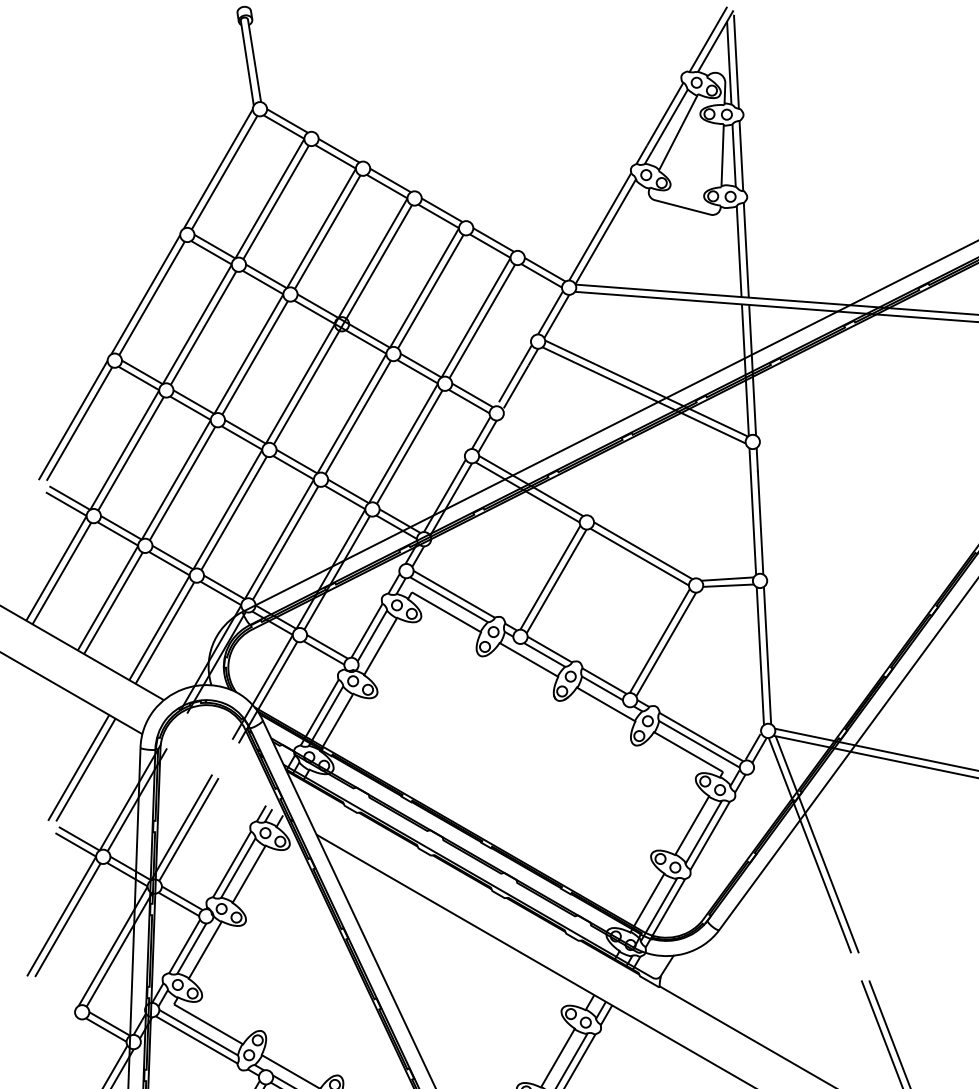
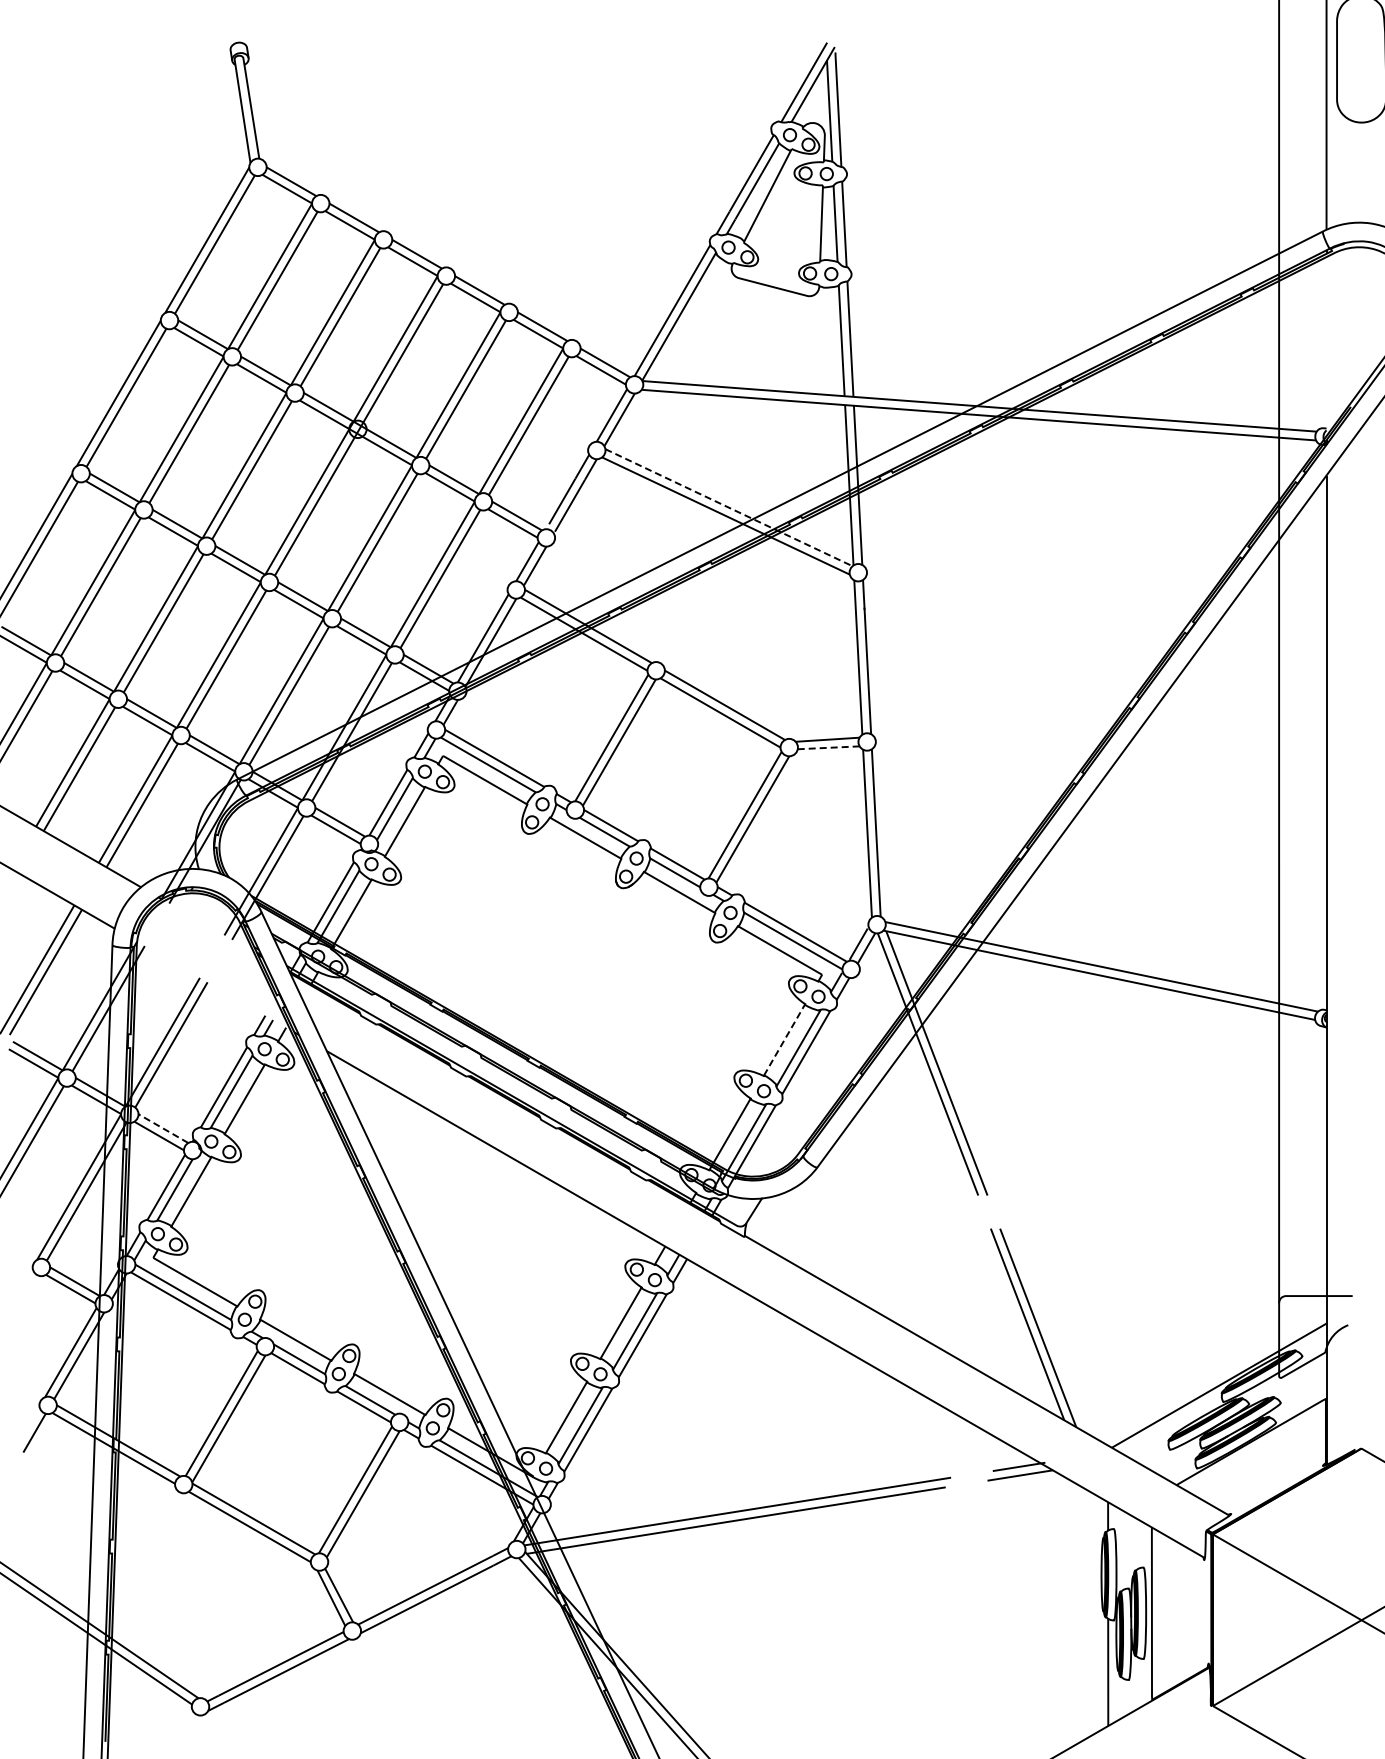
line: (646, 388) -> (728, 507), solid -> dashed
line: (728, 585) -> (828, 747), solid -> dashed
line: (692, 825) -> (784, 1040), solid -> dashed
line: (182, 898) -> (163, 1128), solid -> dashed

